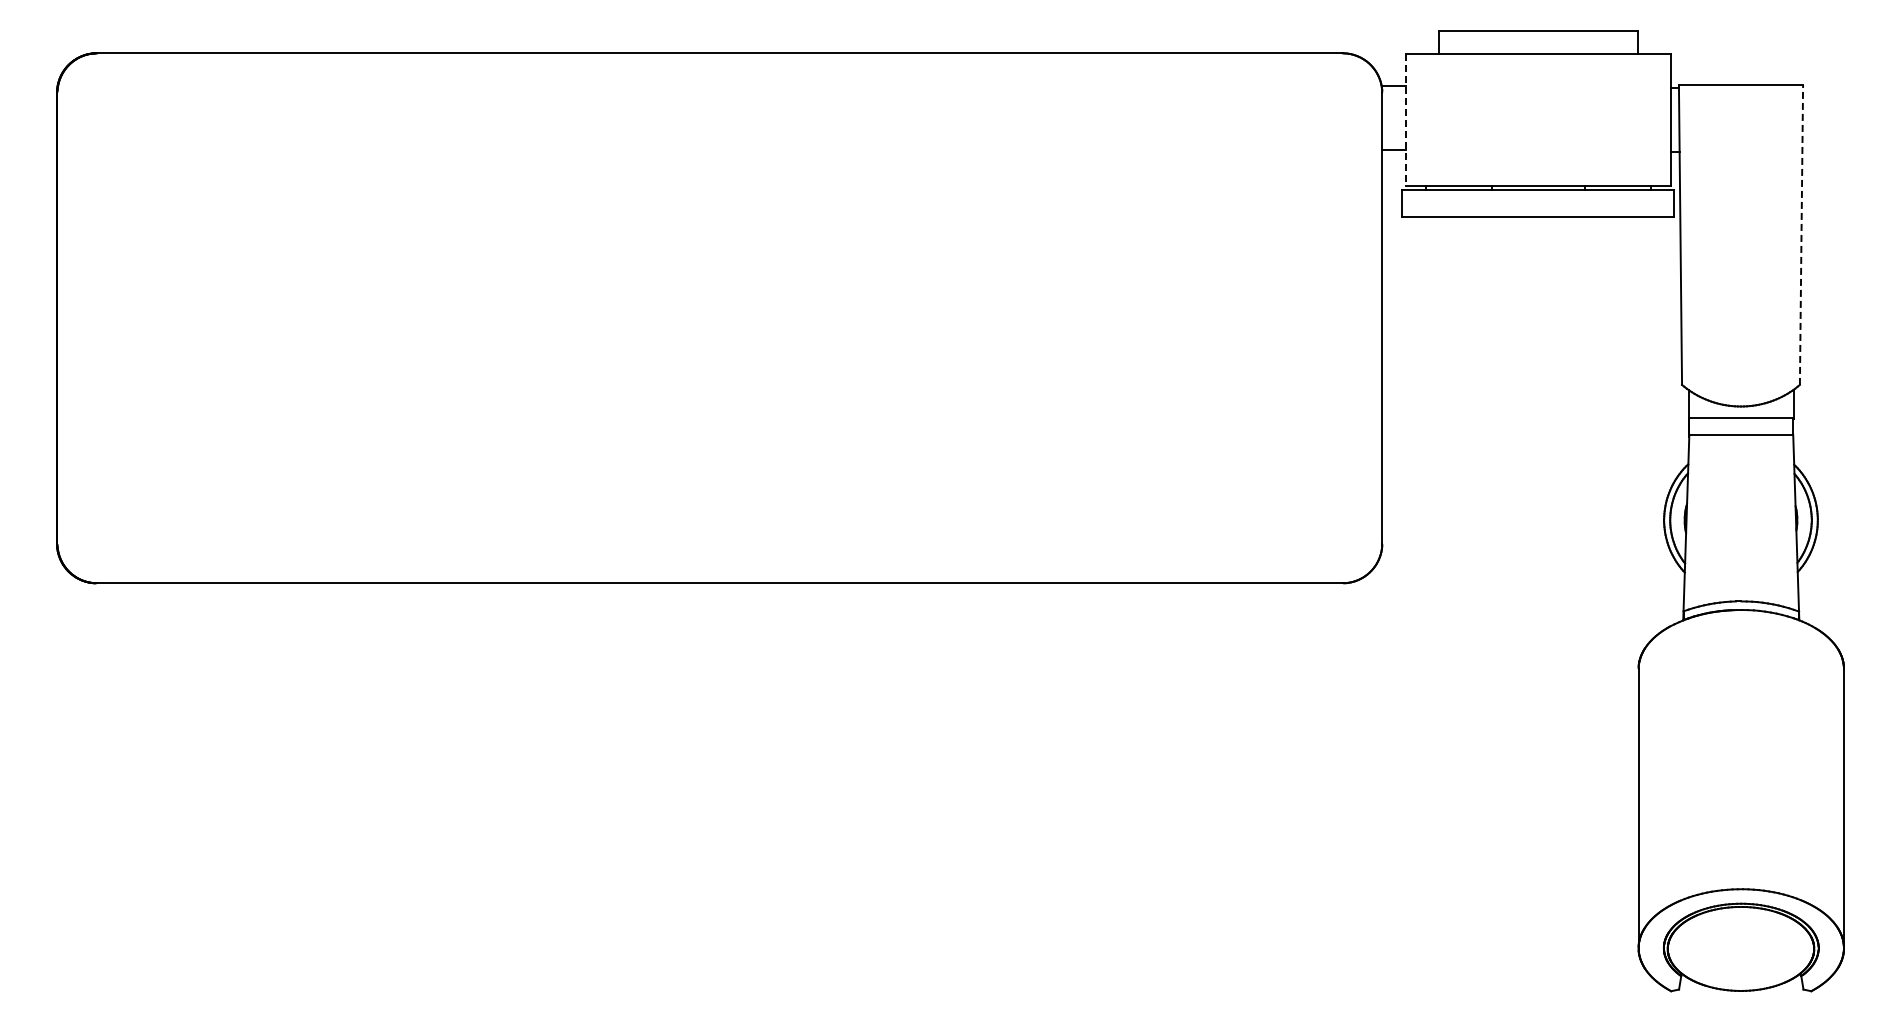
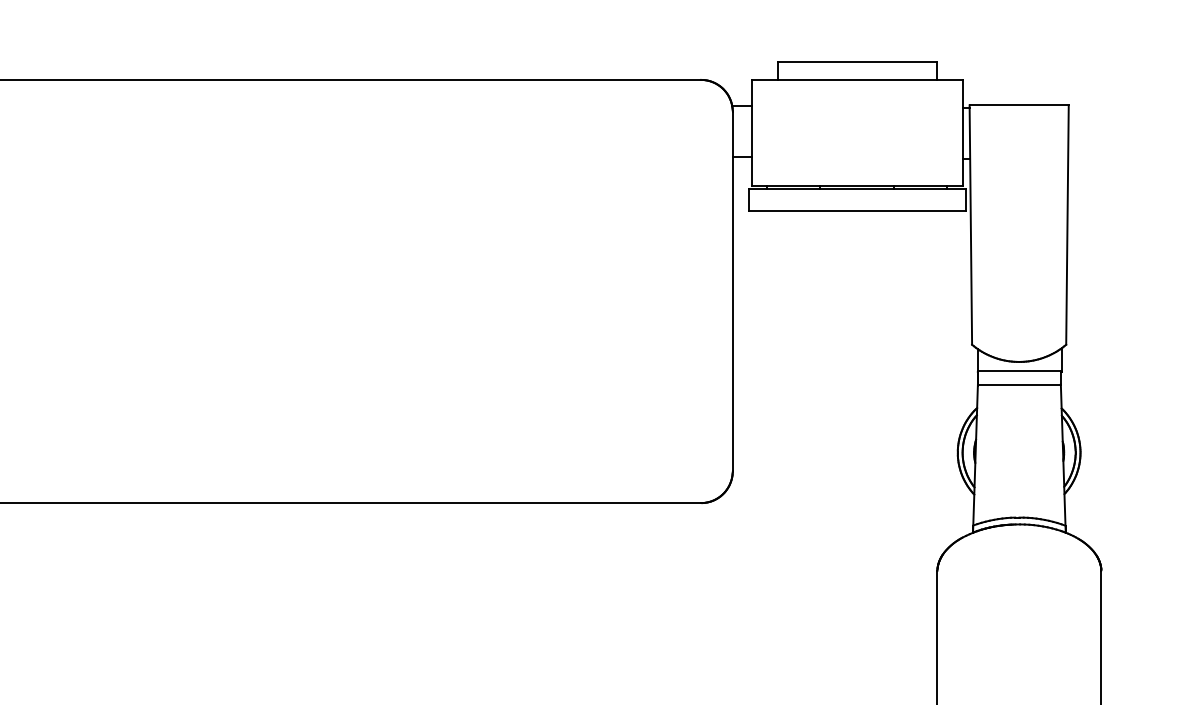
line: (1405, 120) -> (751, 133), dashed -> solid
line: (1801, 235) -> (1067, 225), dashed -> solid

